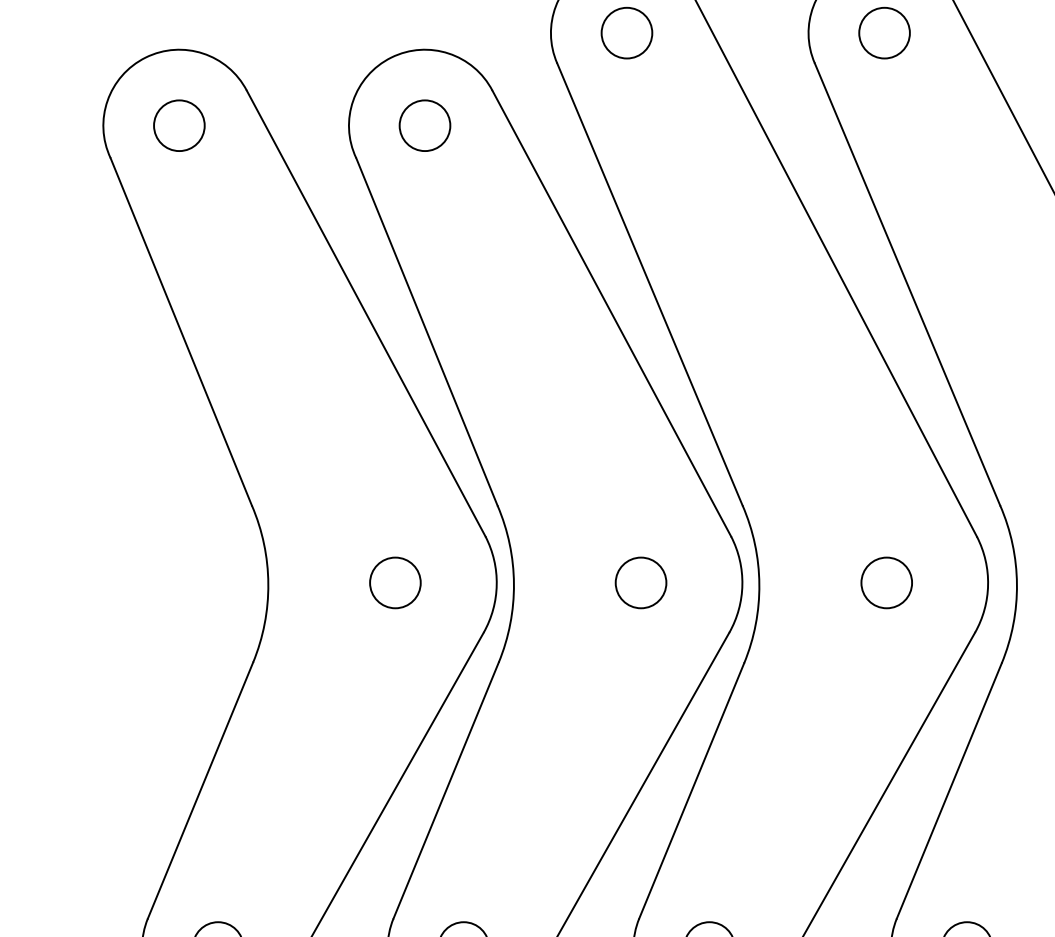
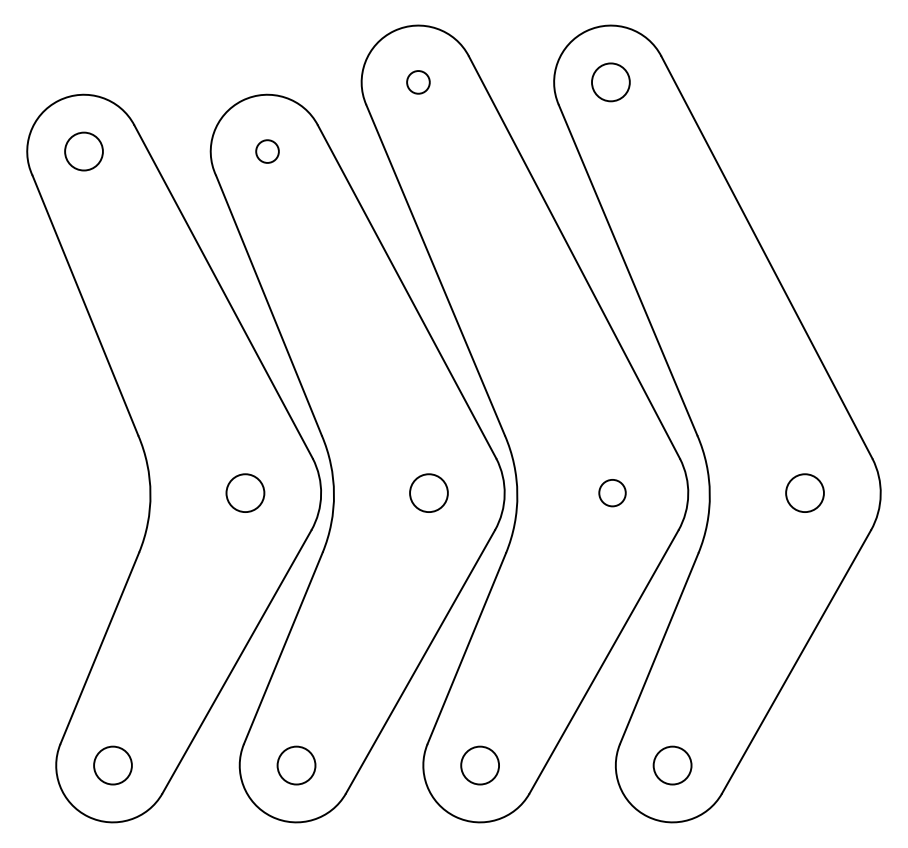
circle: (627, 33) -> (418, 82), size x0.6
circle: (424, 125) -> (267, 151), size x0.6
circle: (886, 582) -> (612, 492), size x0.7

